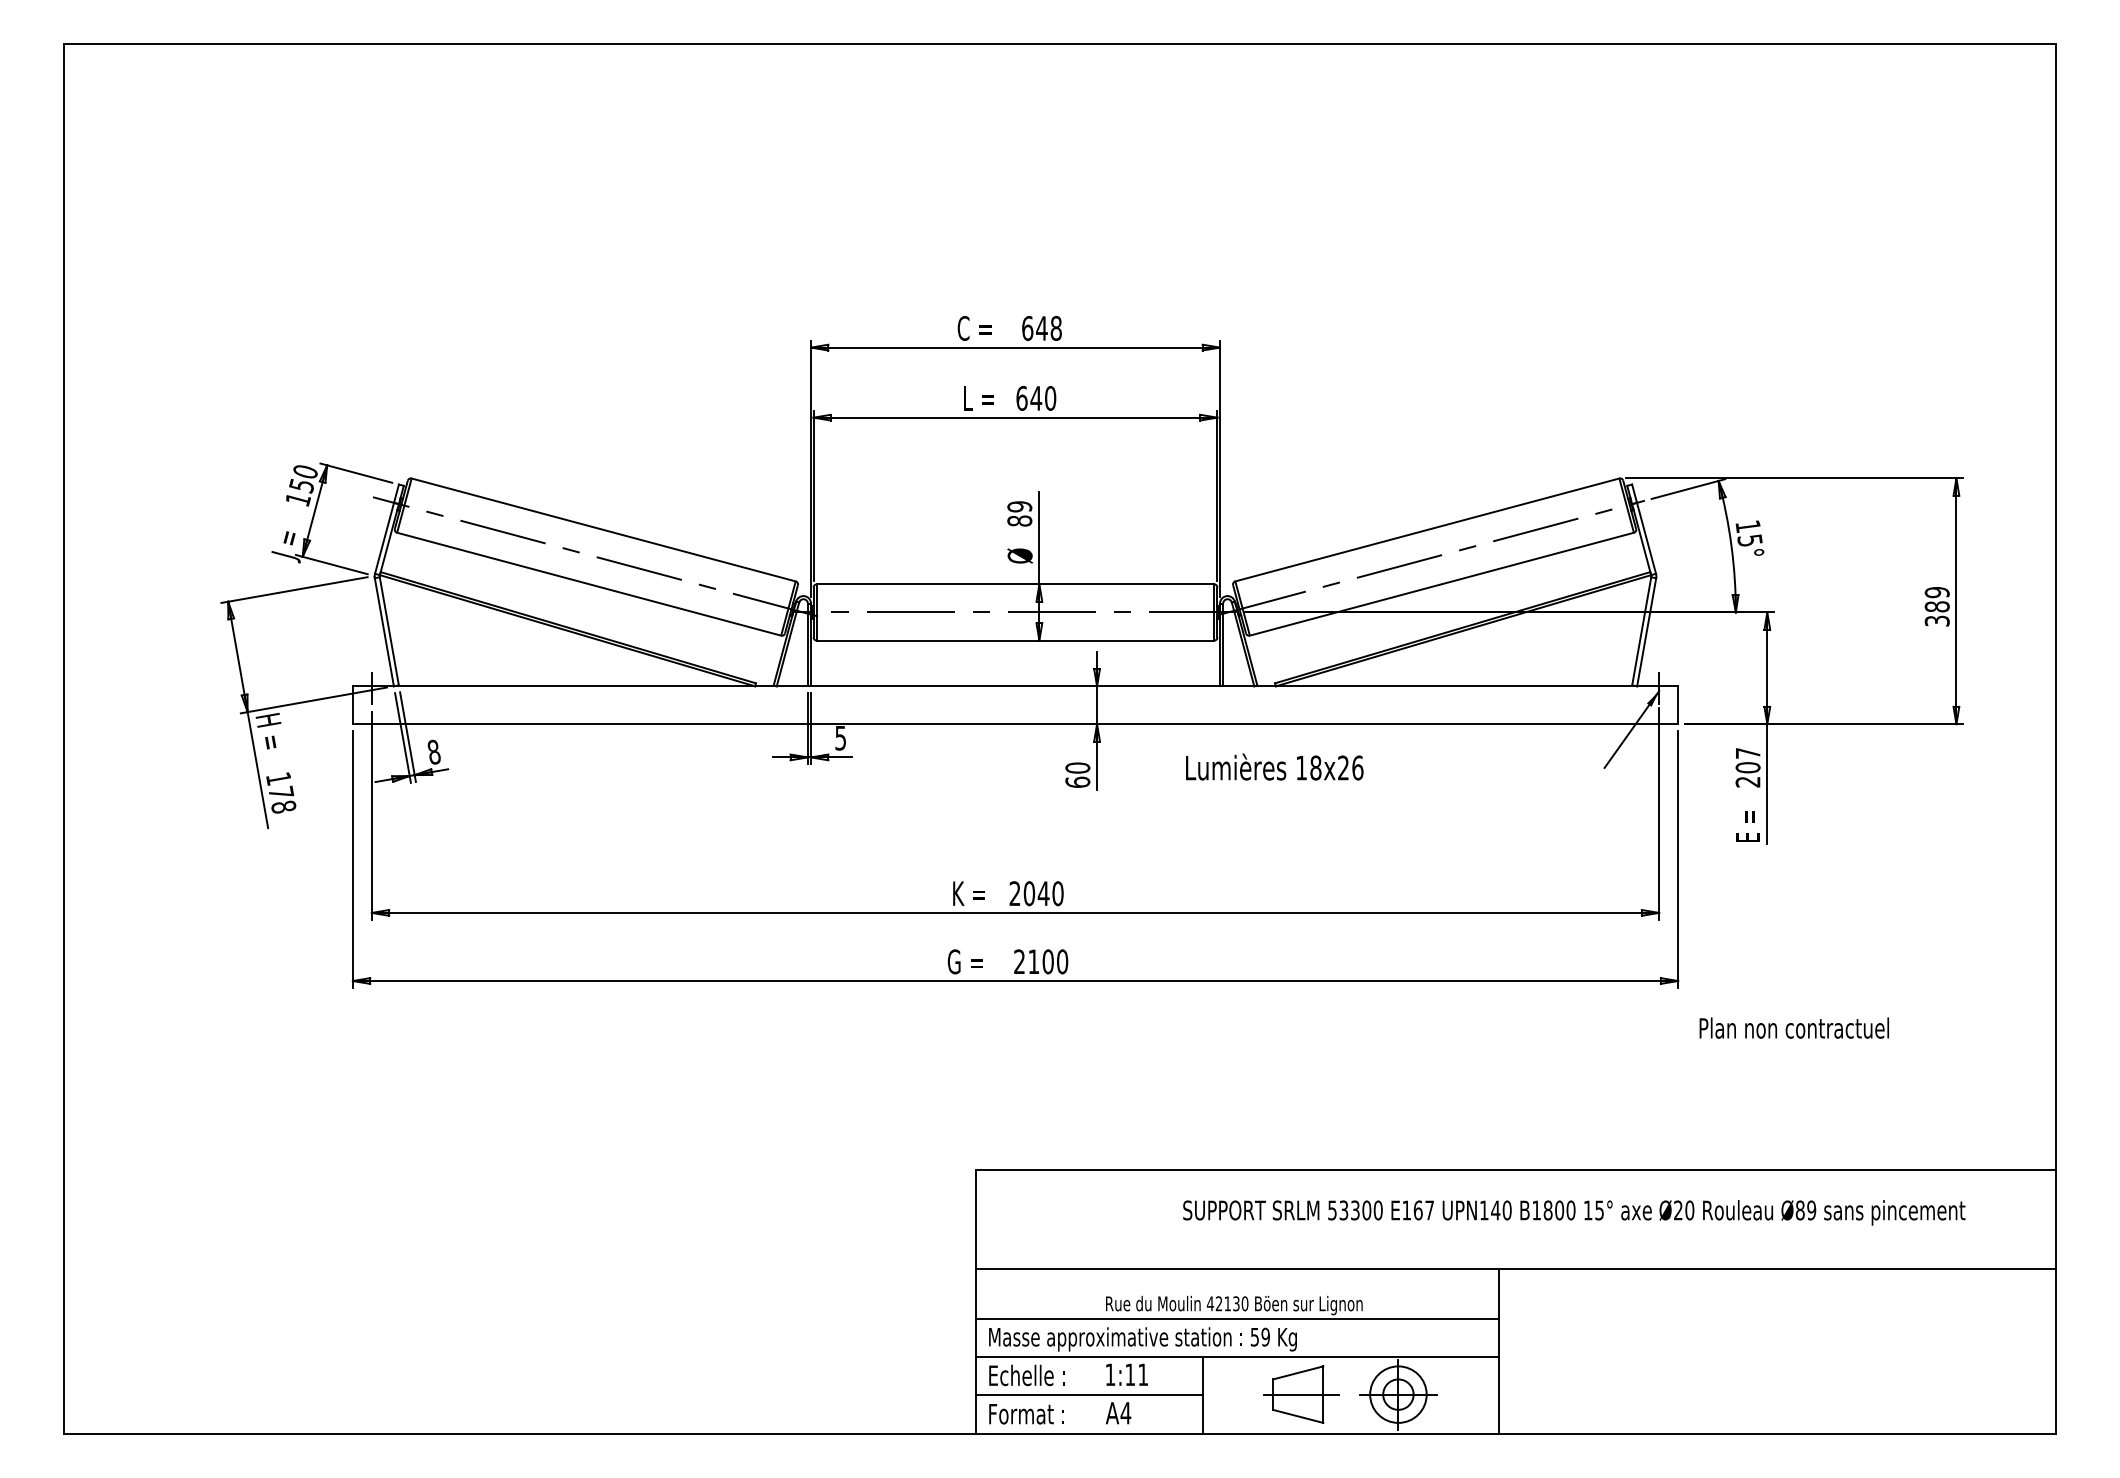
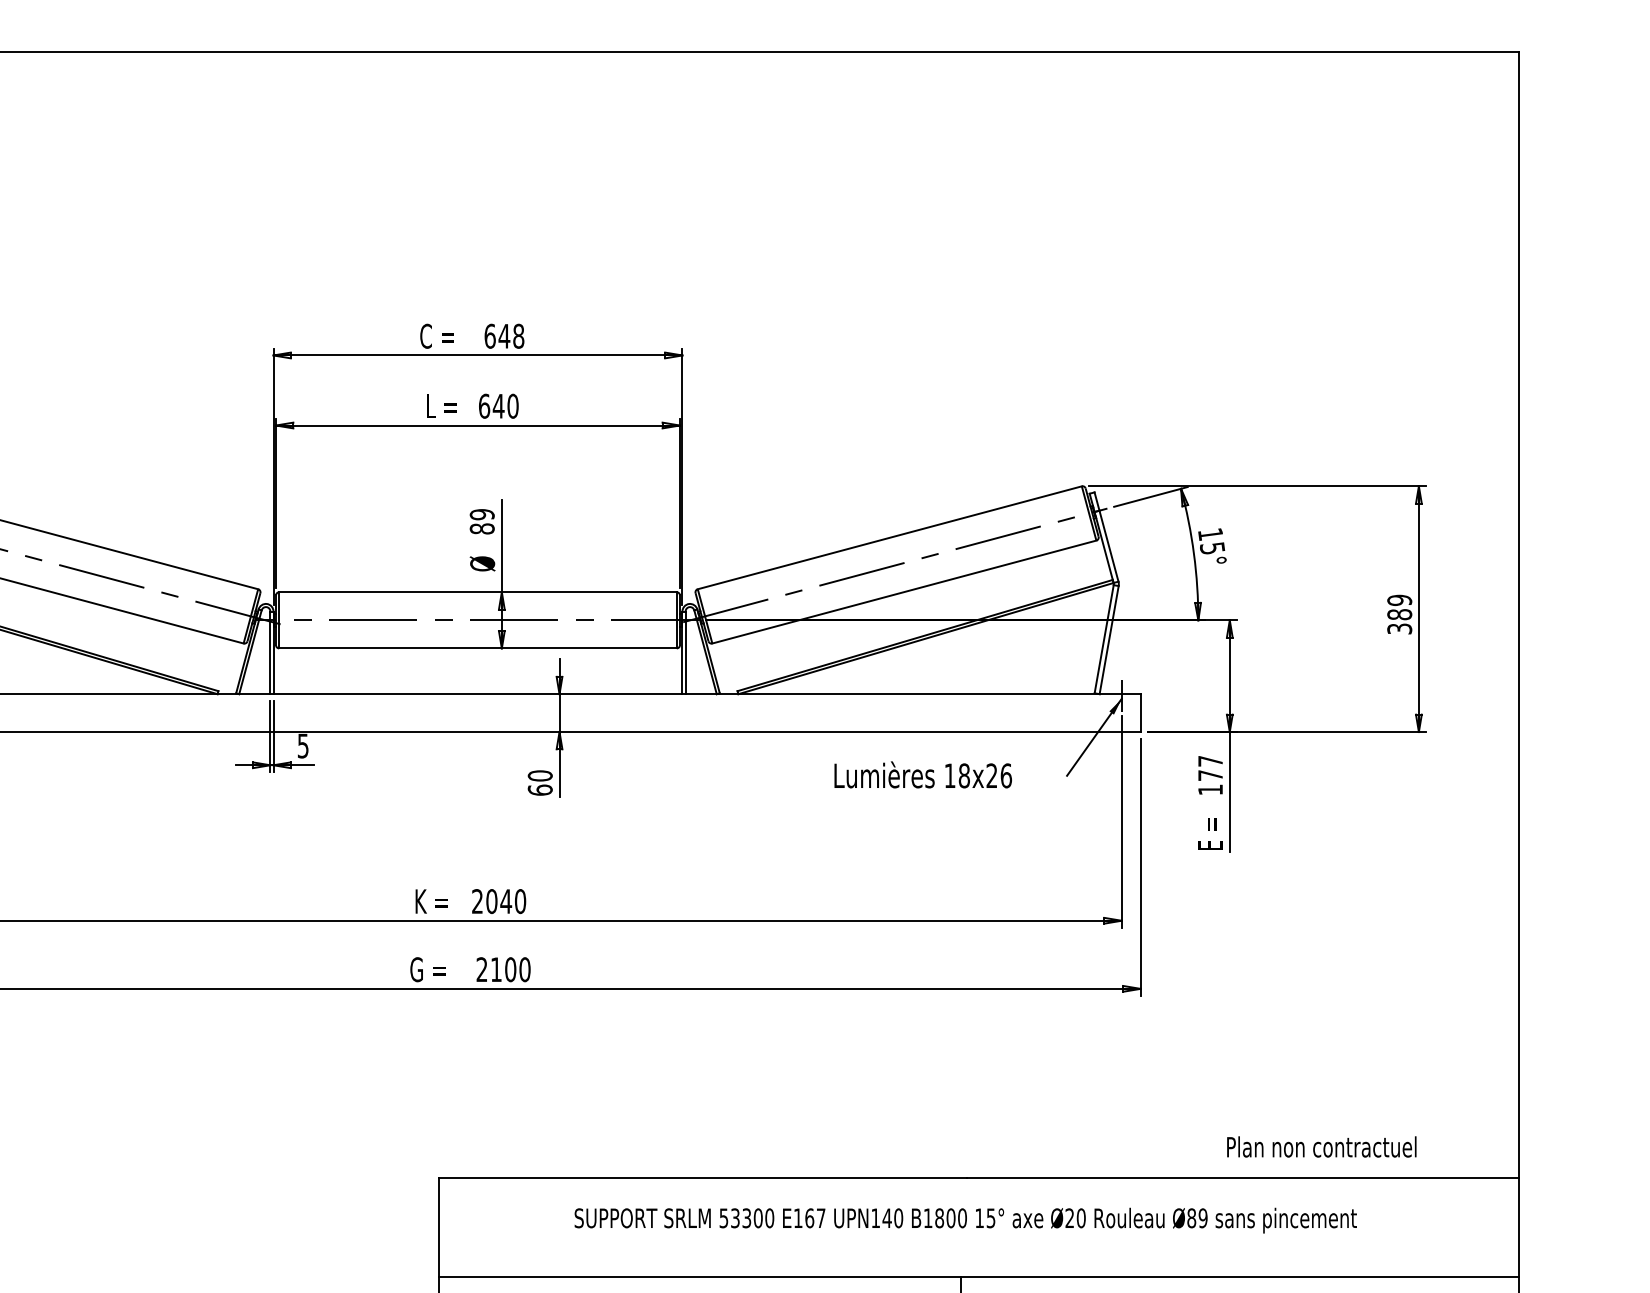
text: (1274, 766) -> (922, 774), moved
text: (1747, 774) -> (1209, 782), 207 -> 177
text: (1793, 1027) -> (1320, 1146), moved
text: (1574, 1212) -> (965, 1220), moved

